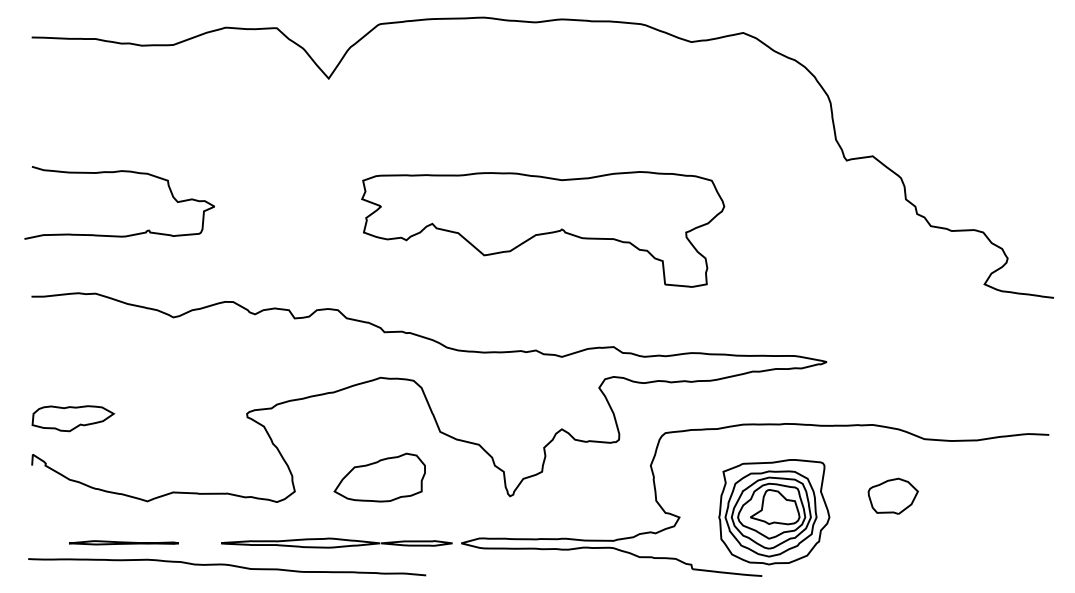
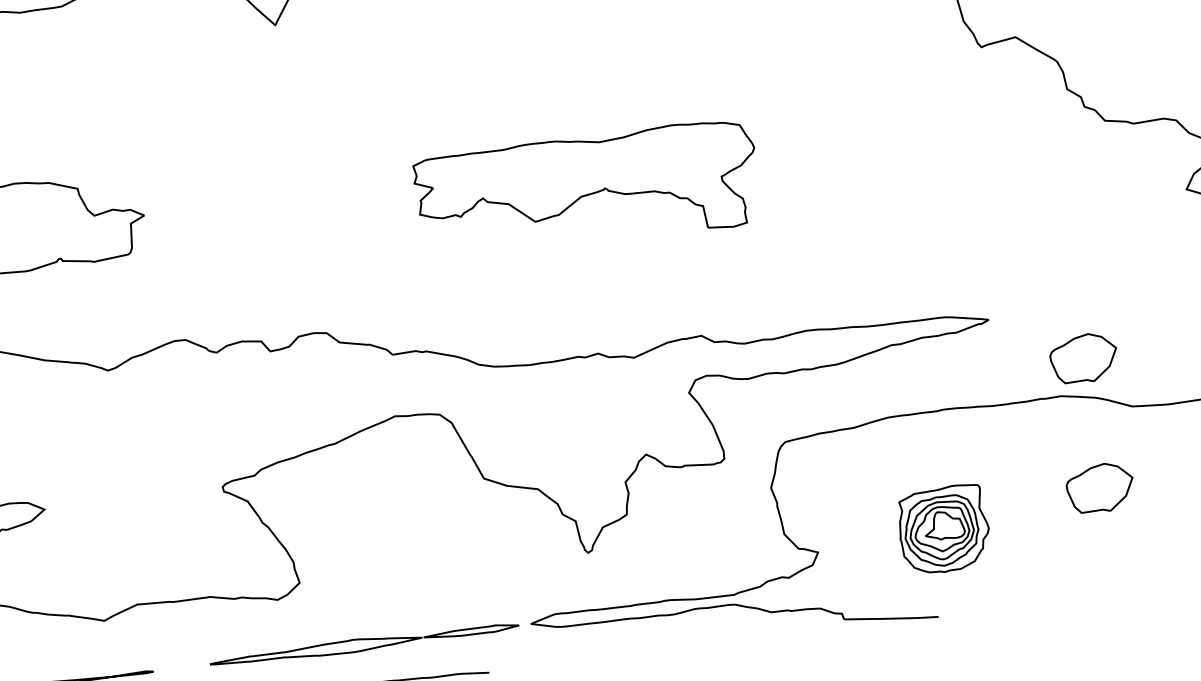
part: (543, 229) -> (587, 190), size x0.7
part: (892, 398) -> (1082, 357), added
part: (379, 477) -> (410, 549), removed
part: (774, 512) -> (944, 529), size x0.6

